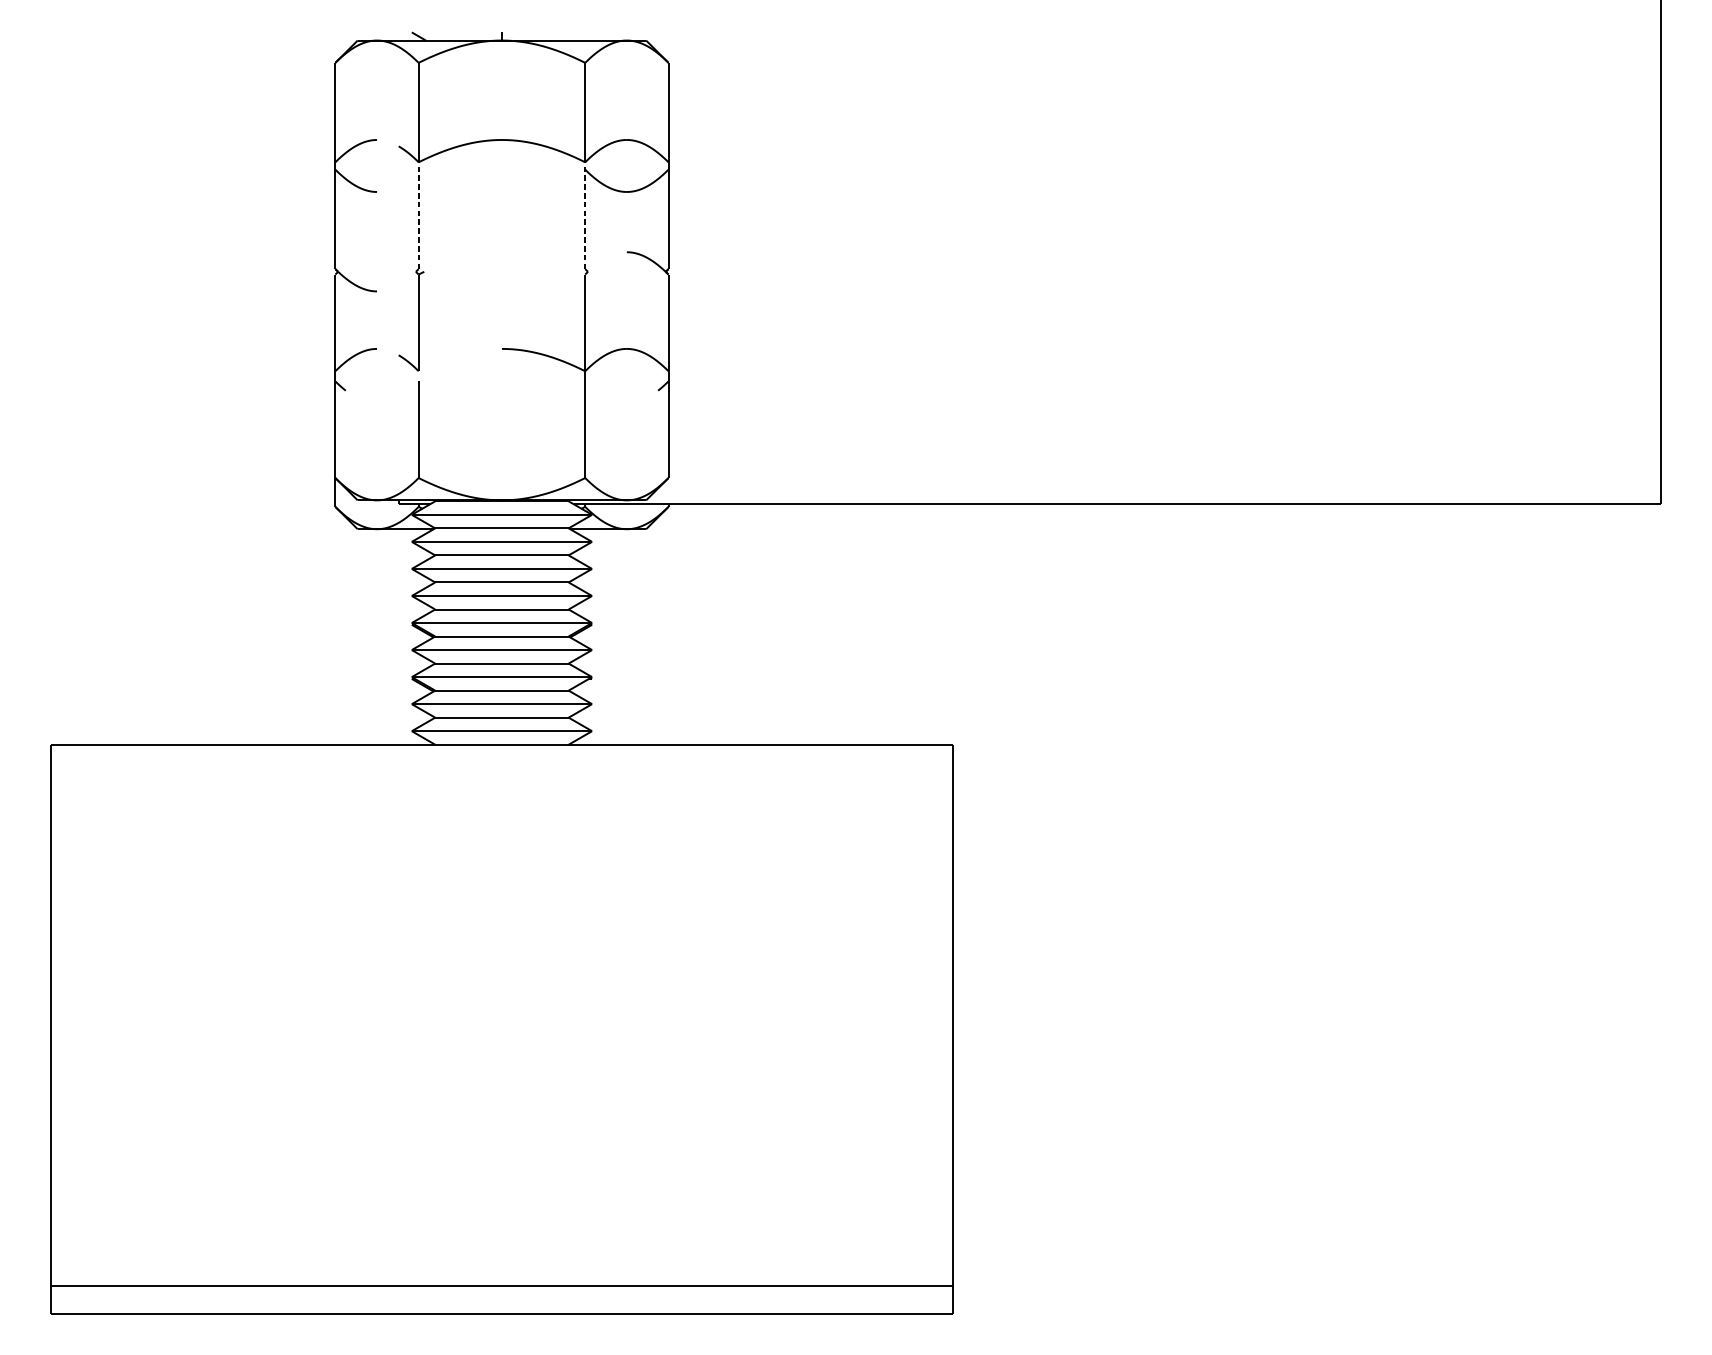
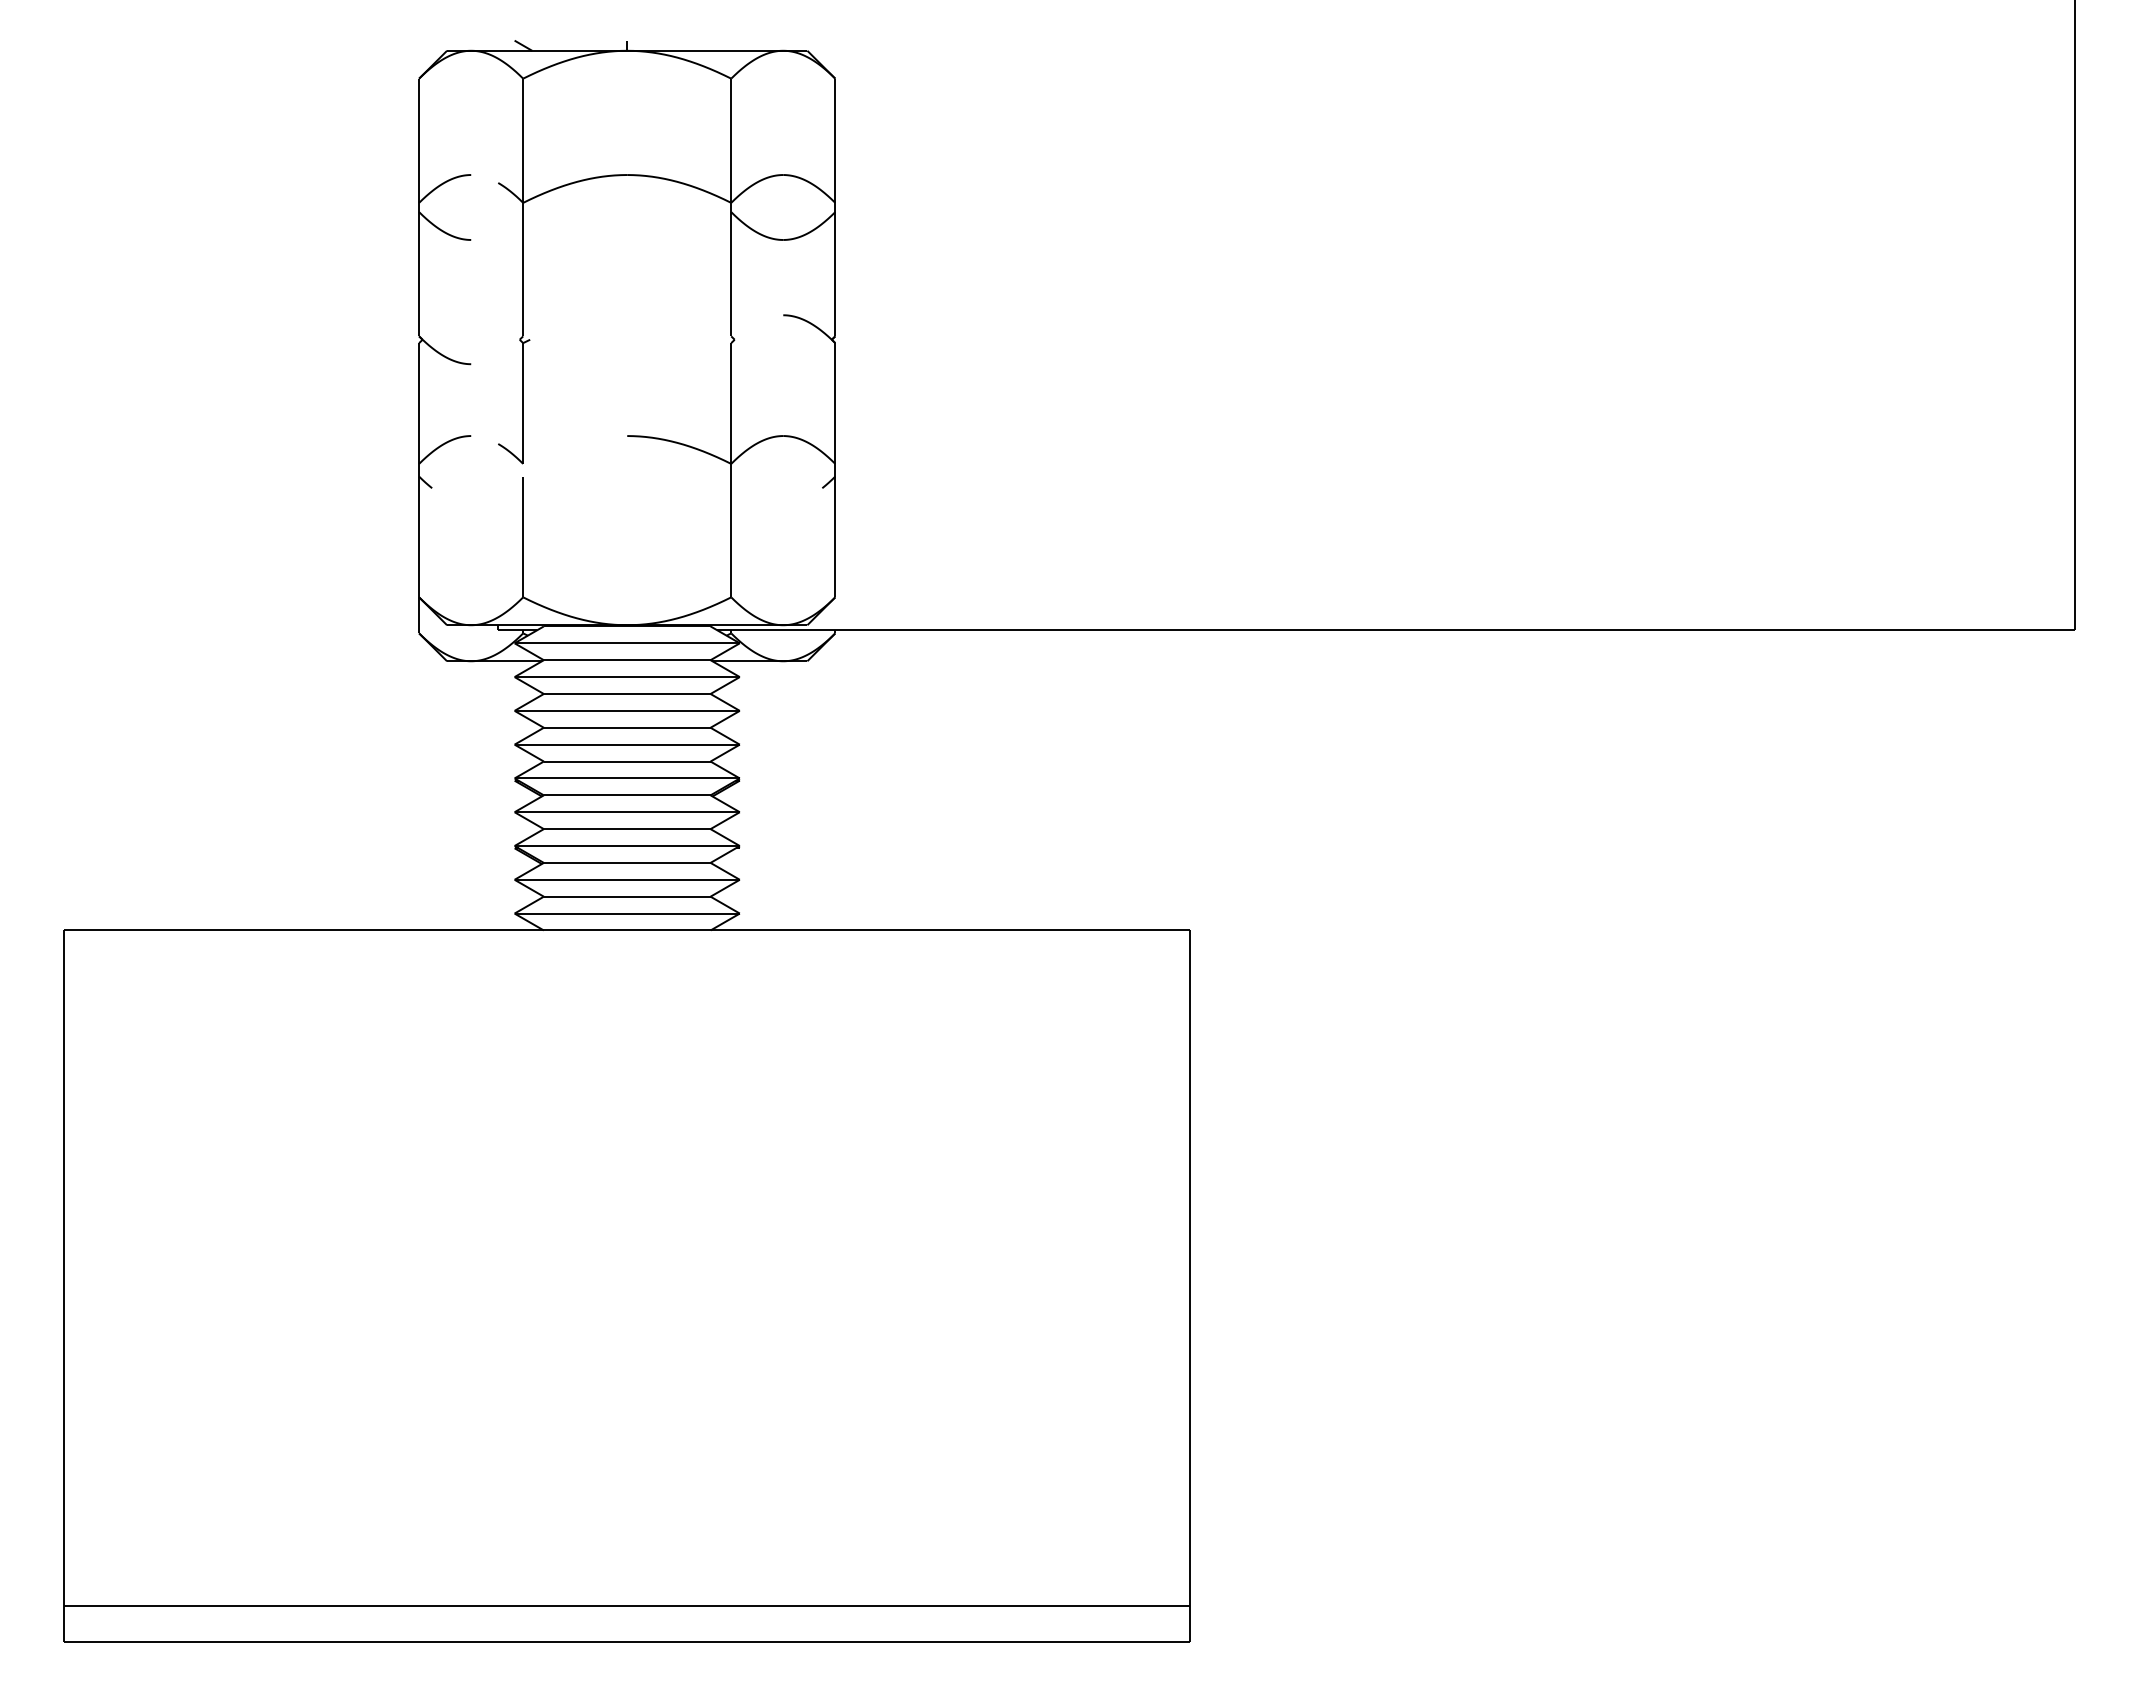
line: (418, 215) -> (523, 269), dashed -> solid
line: (585, 215) -> (731, 269), dashed -> solid

